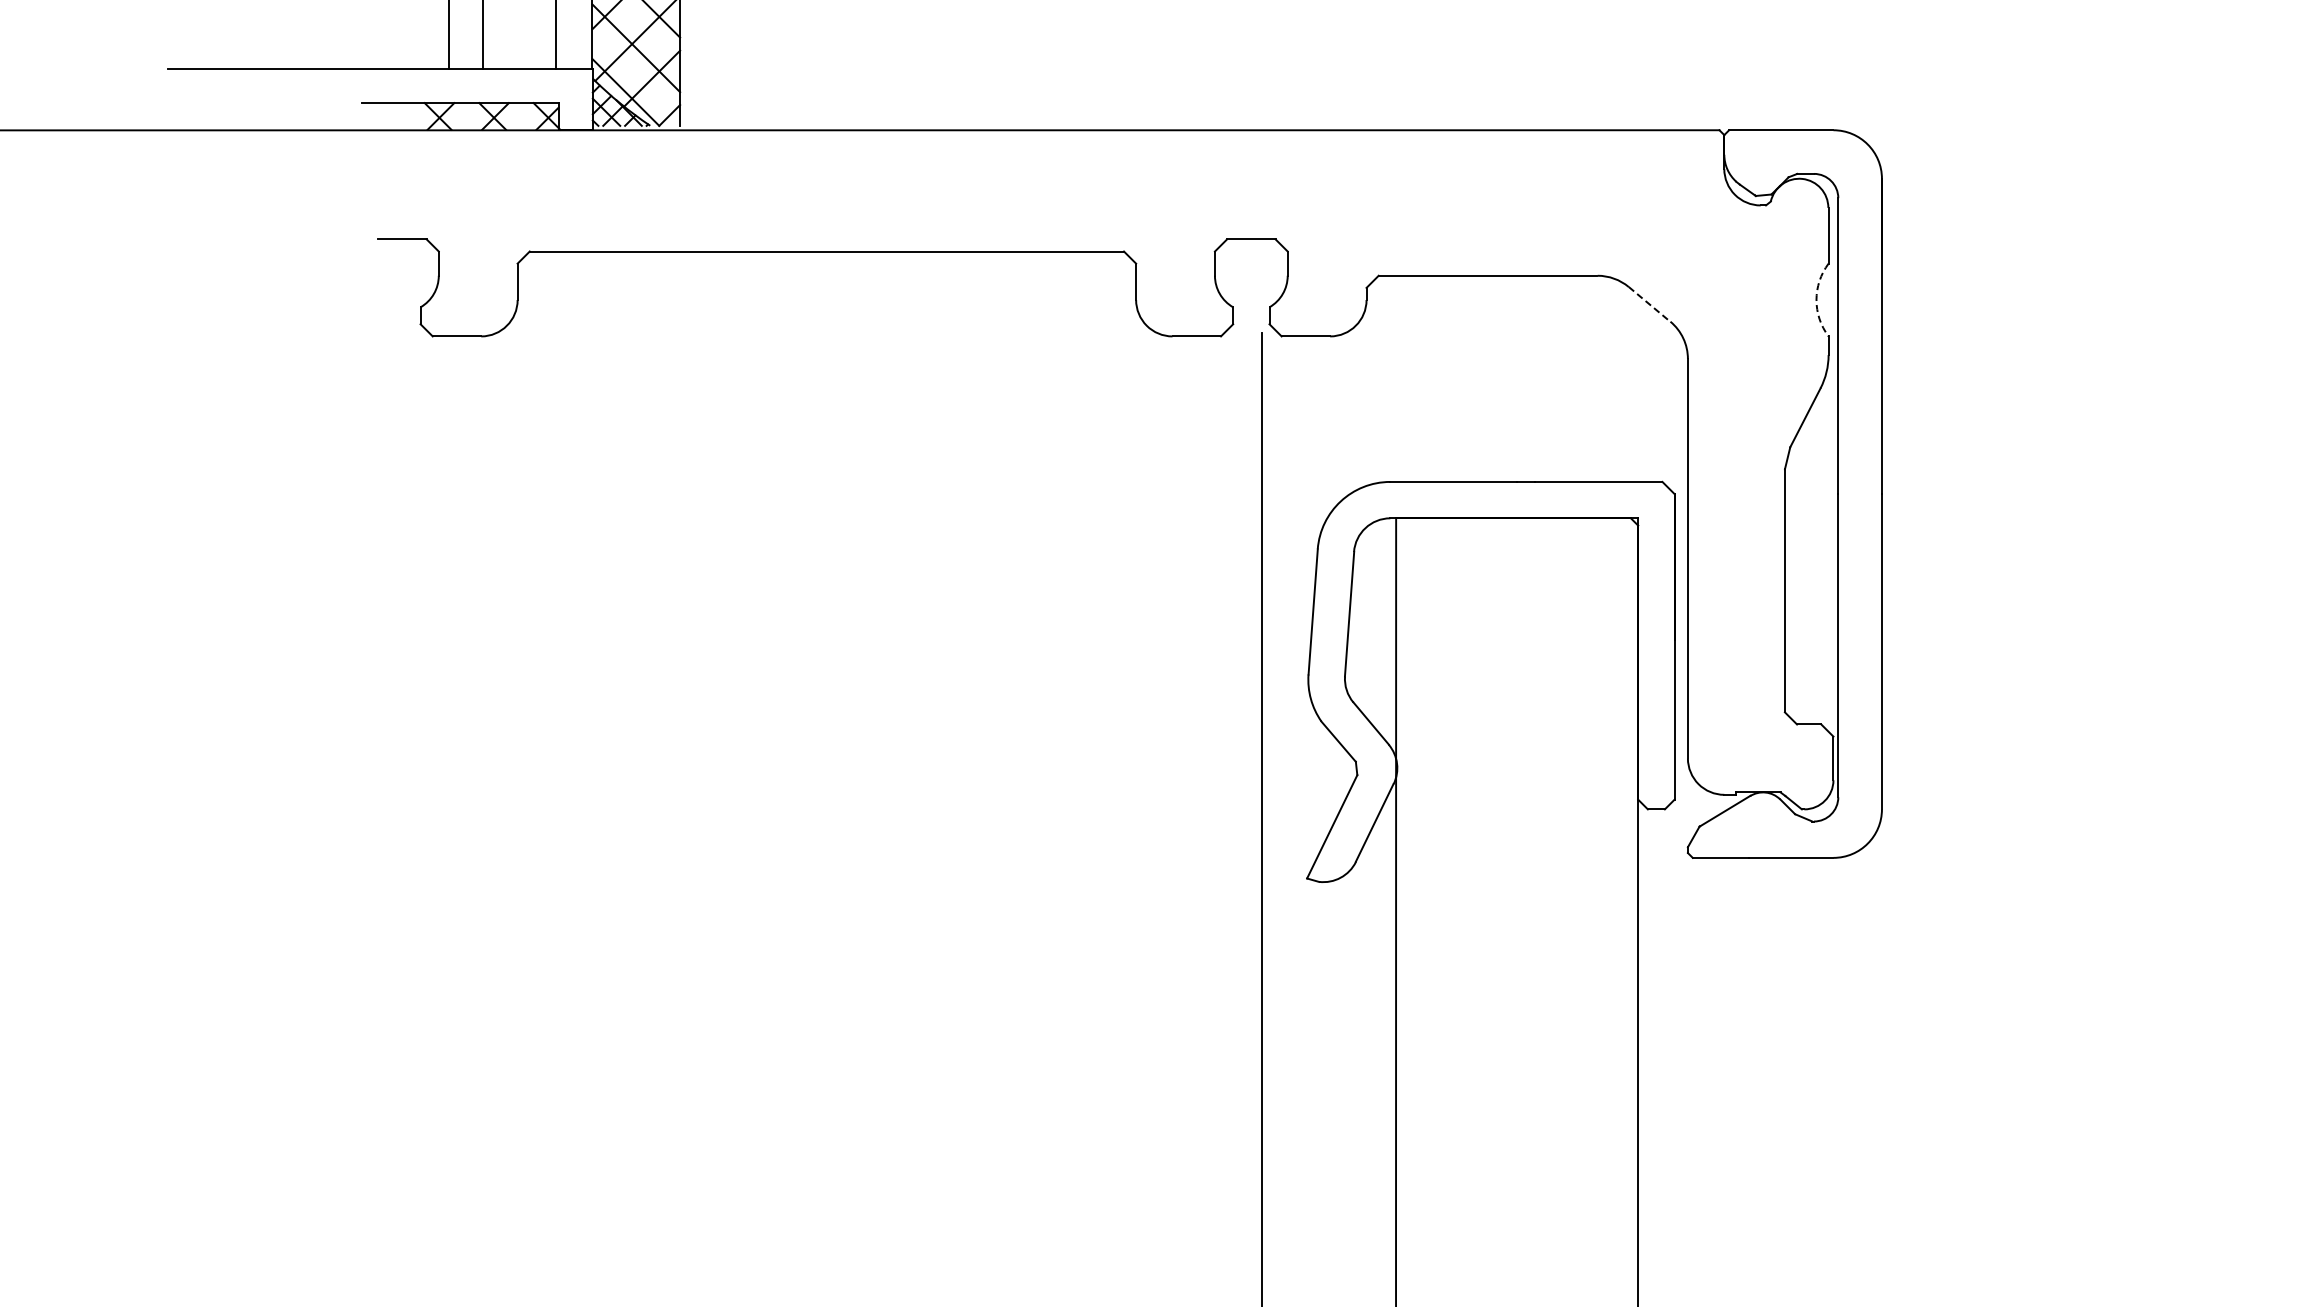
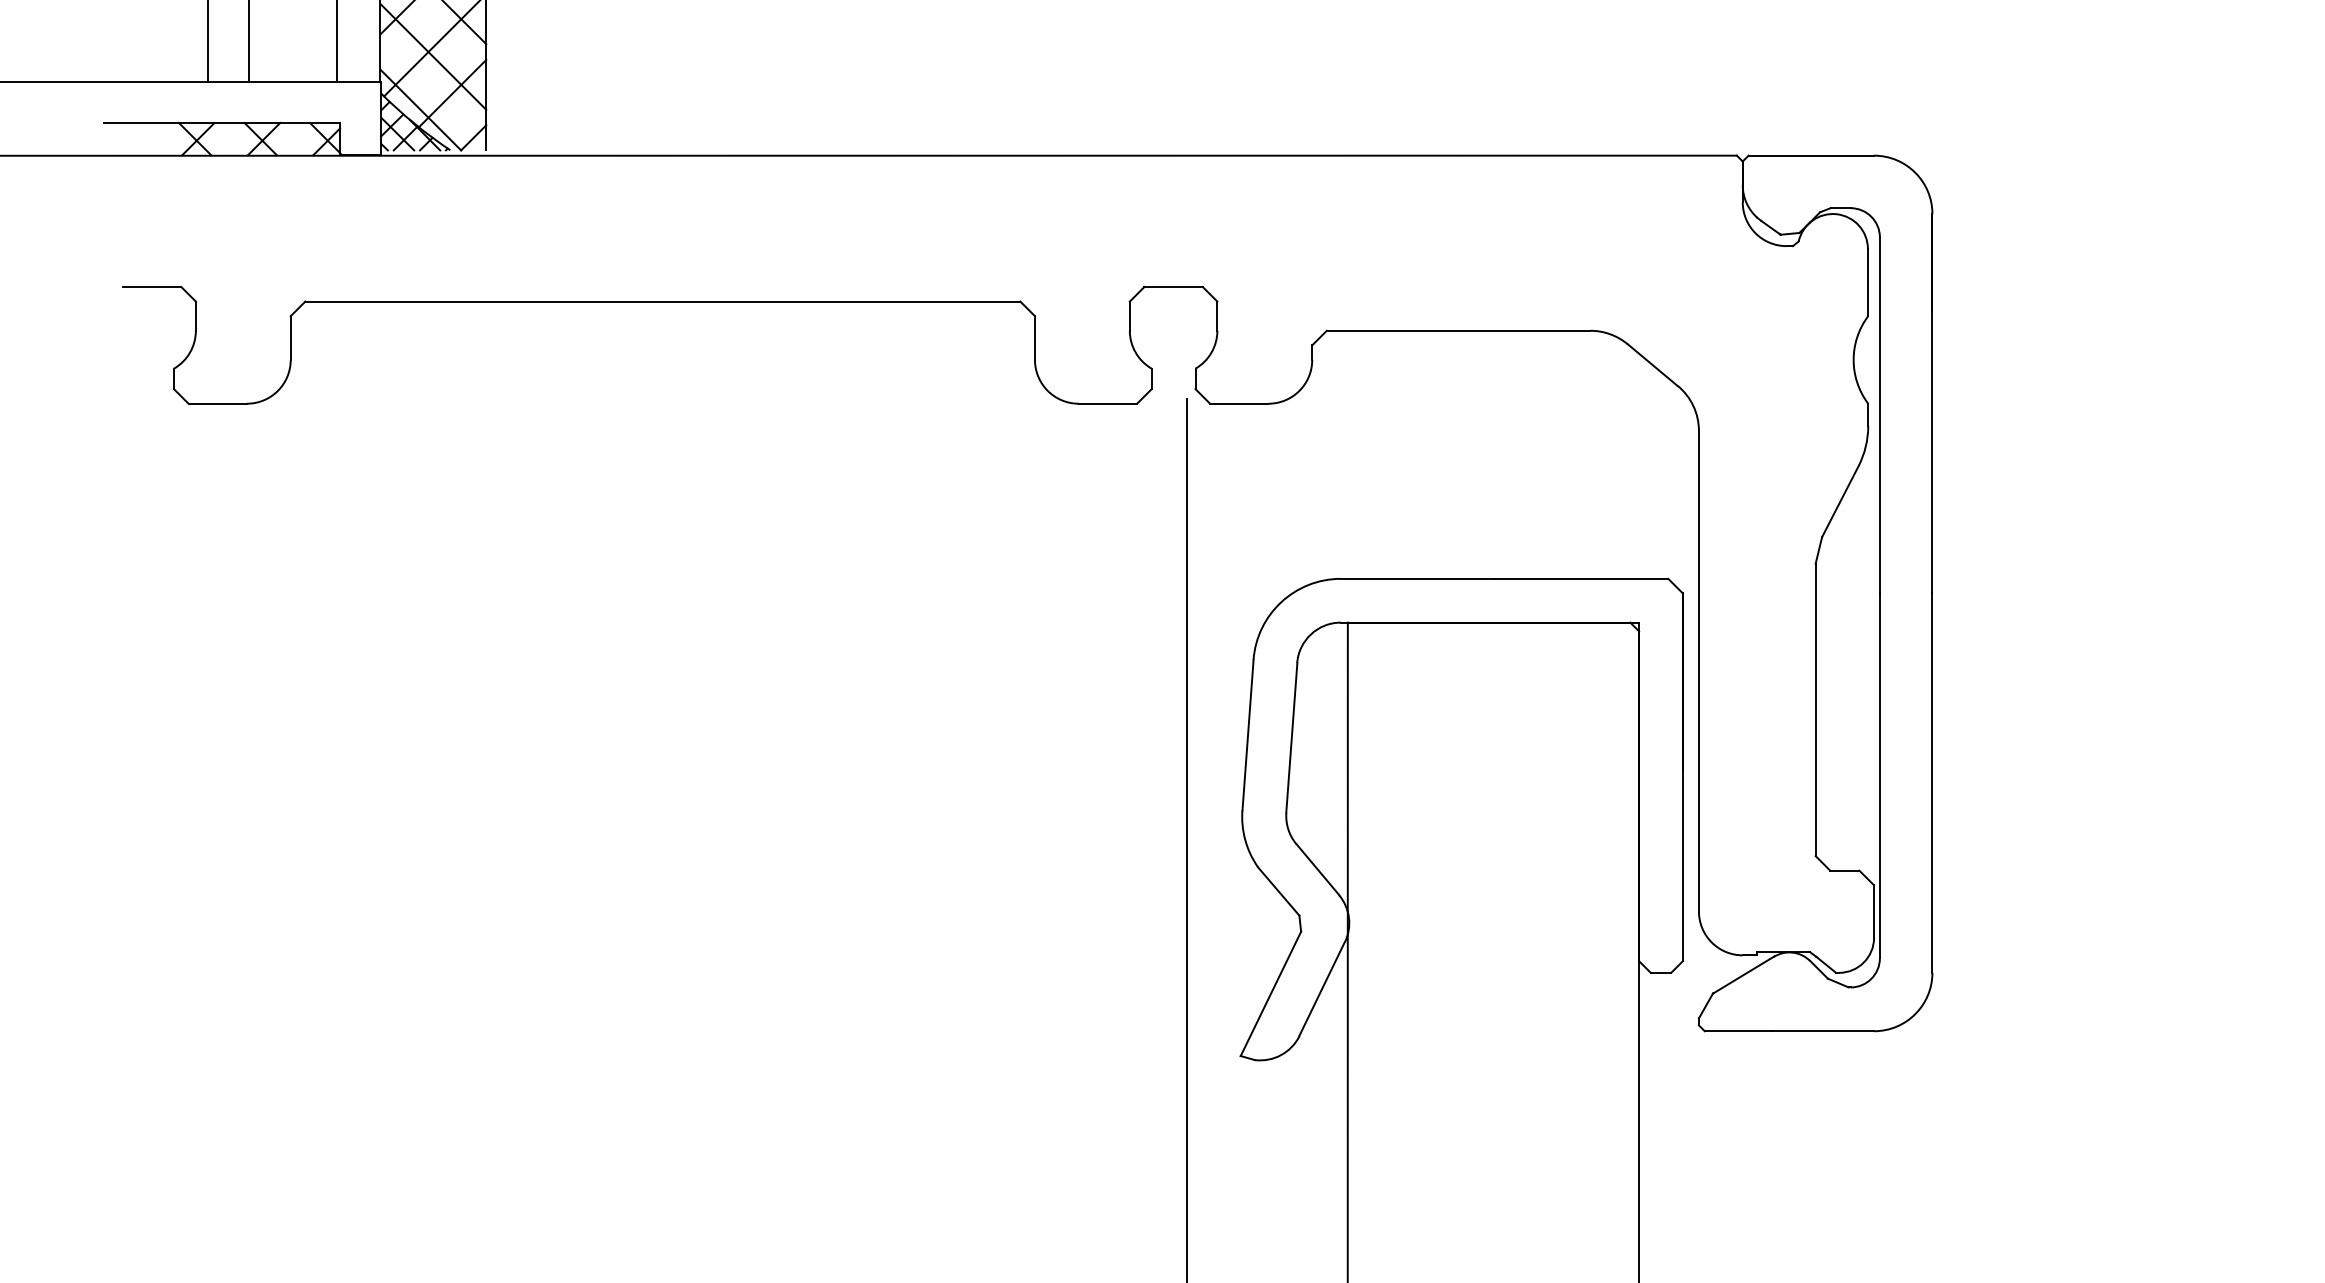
arc: (1816, 300) -> (1853, 360), dashed -> solid
line: (1649, 304) -> (1652, 365), dashed -> solid

